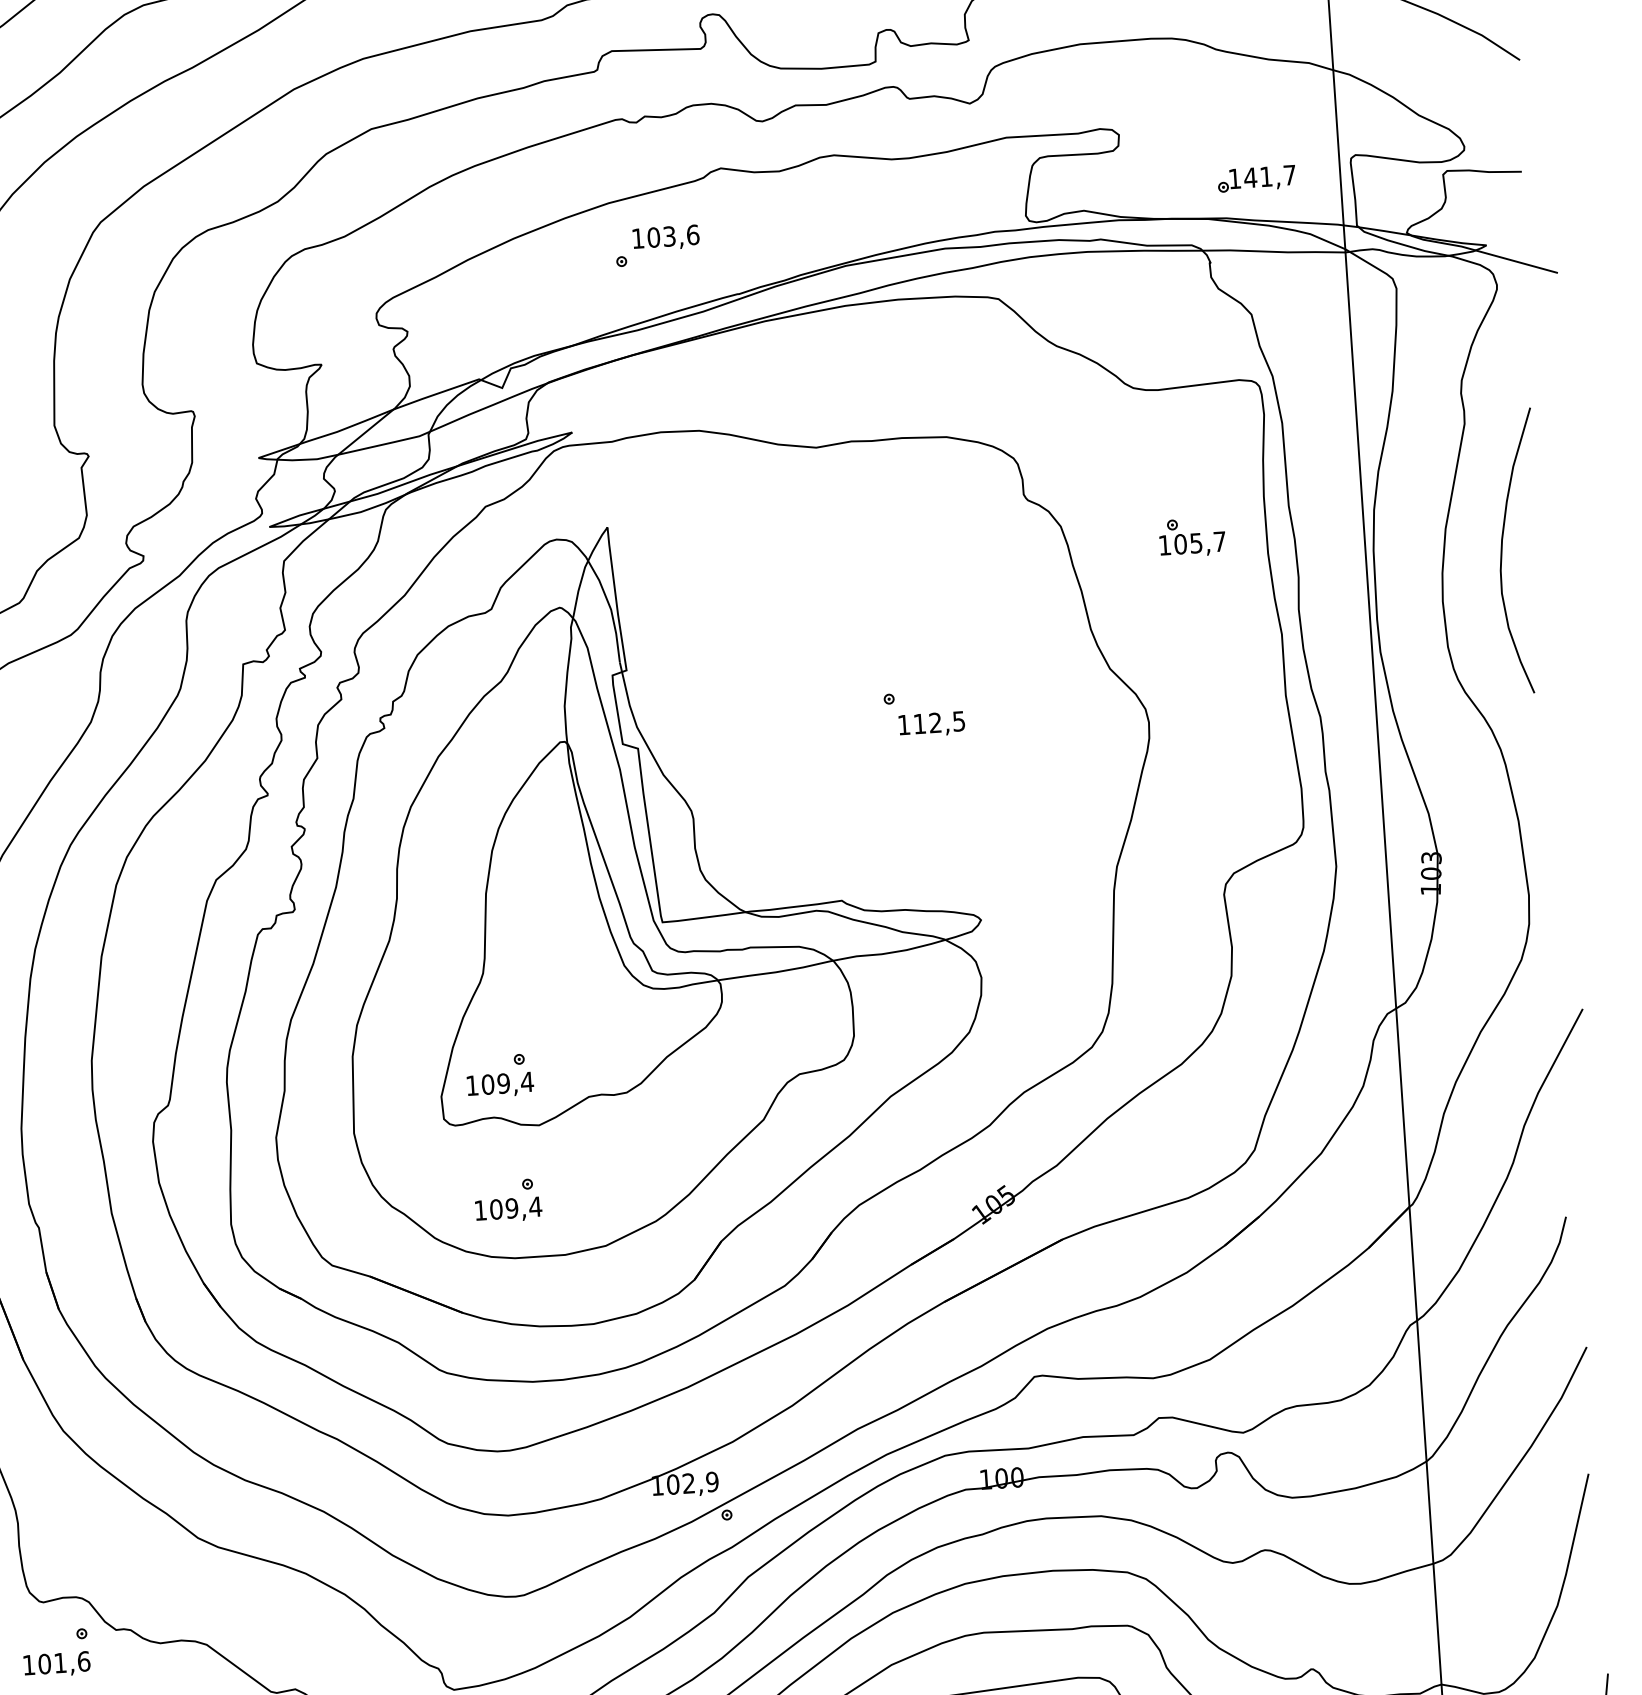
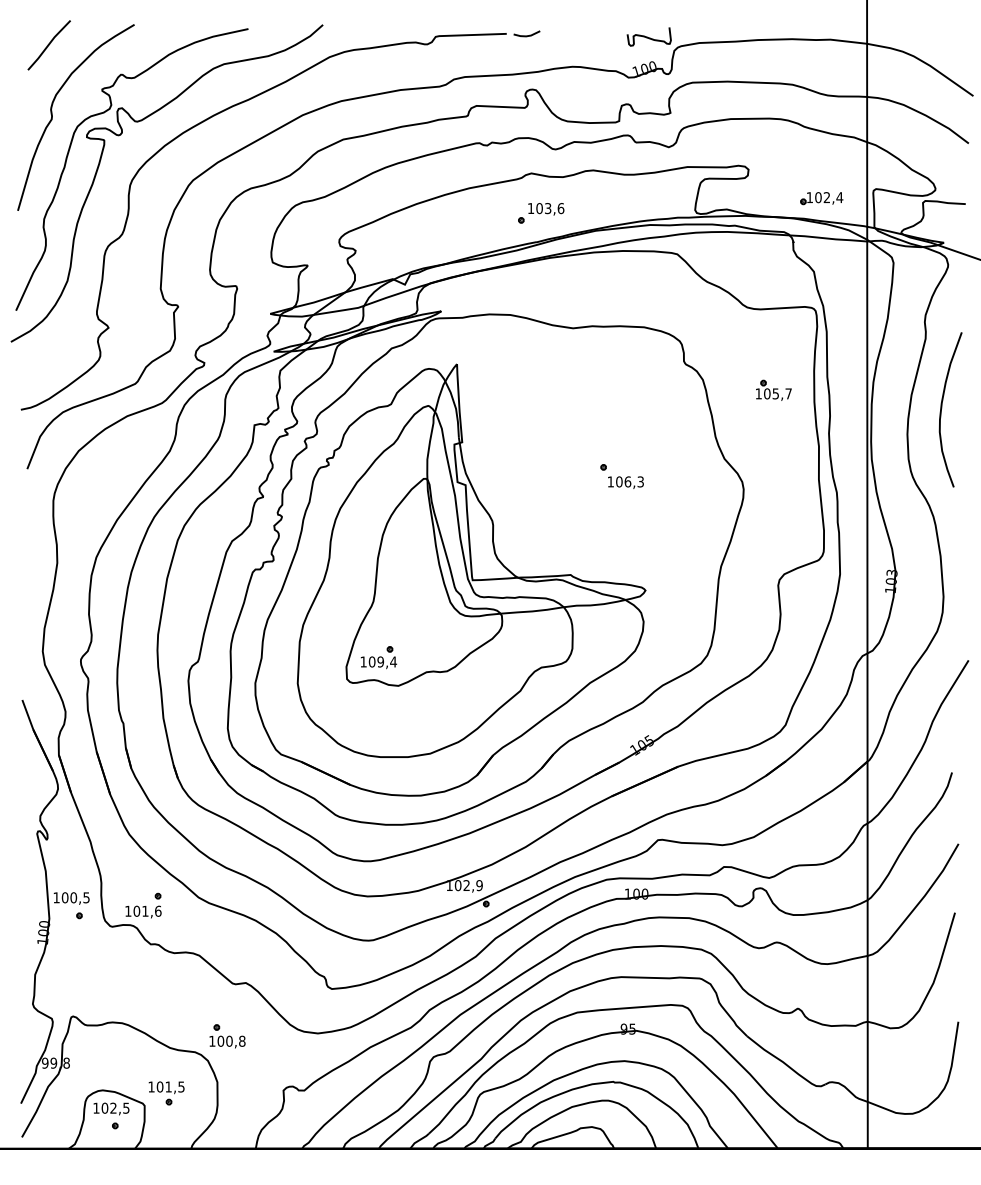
text: (1269, 176) -> (828, 197), 141,7 -> 102,4
part: (657, 246) -> (541, 213), moved
text: (938, 721) -> (629, 481), 112,5 -> 106,3
part: (507, 1200) -> (378, 725), removed
part: (56, 1652) -> (143, 905), moved

